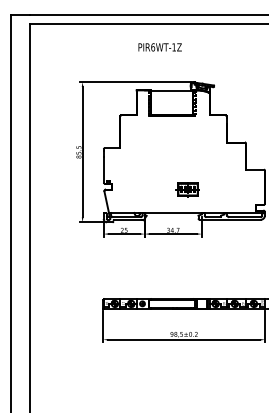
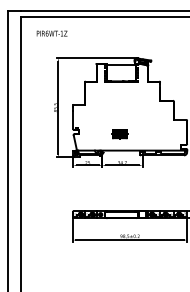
text: (159, 47) -> (51, 33), moved
part: (187, 190) -> (119, 134), moved

